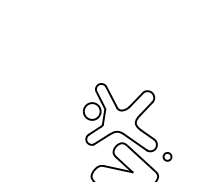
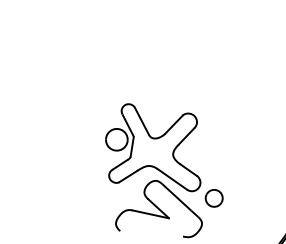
part: (166, 156) -> (213, 198), size x1.67

